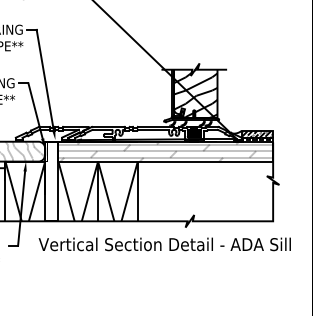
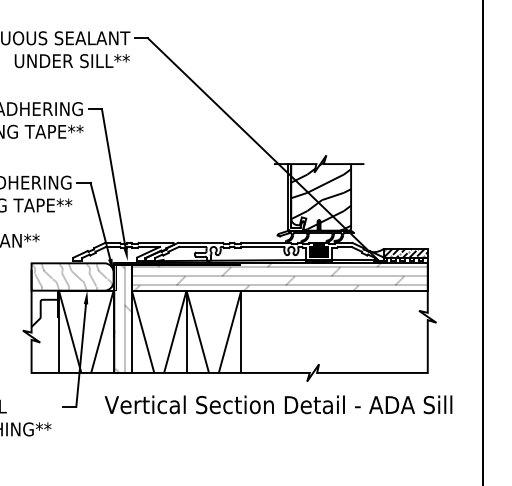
hatch: (51, 181) -> (122, 317), added

